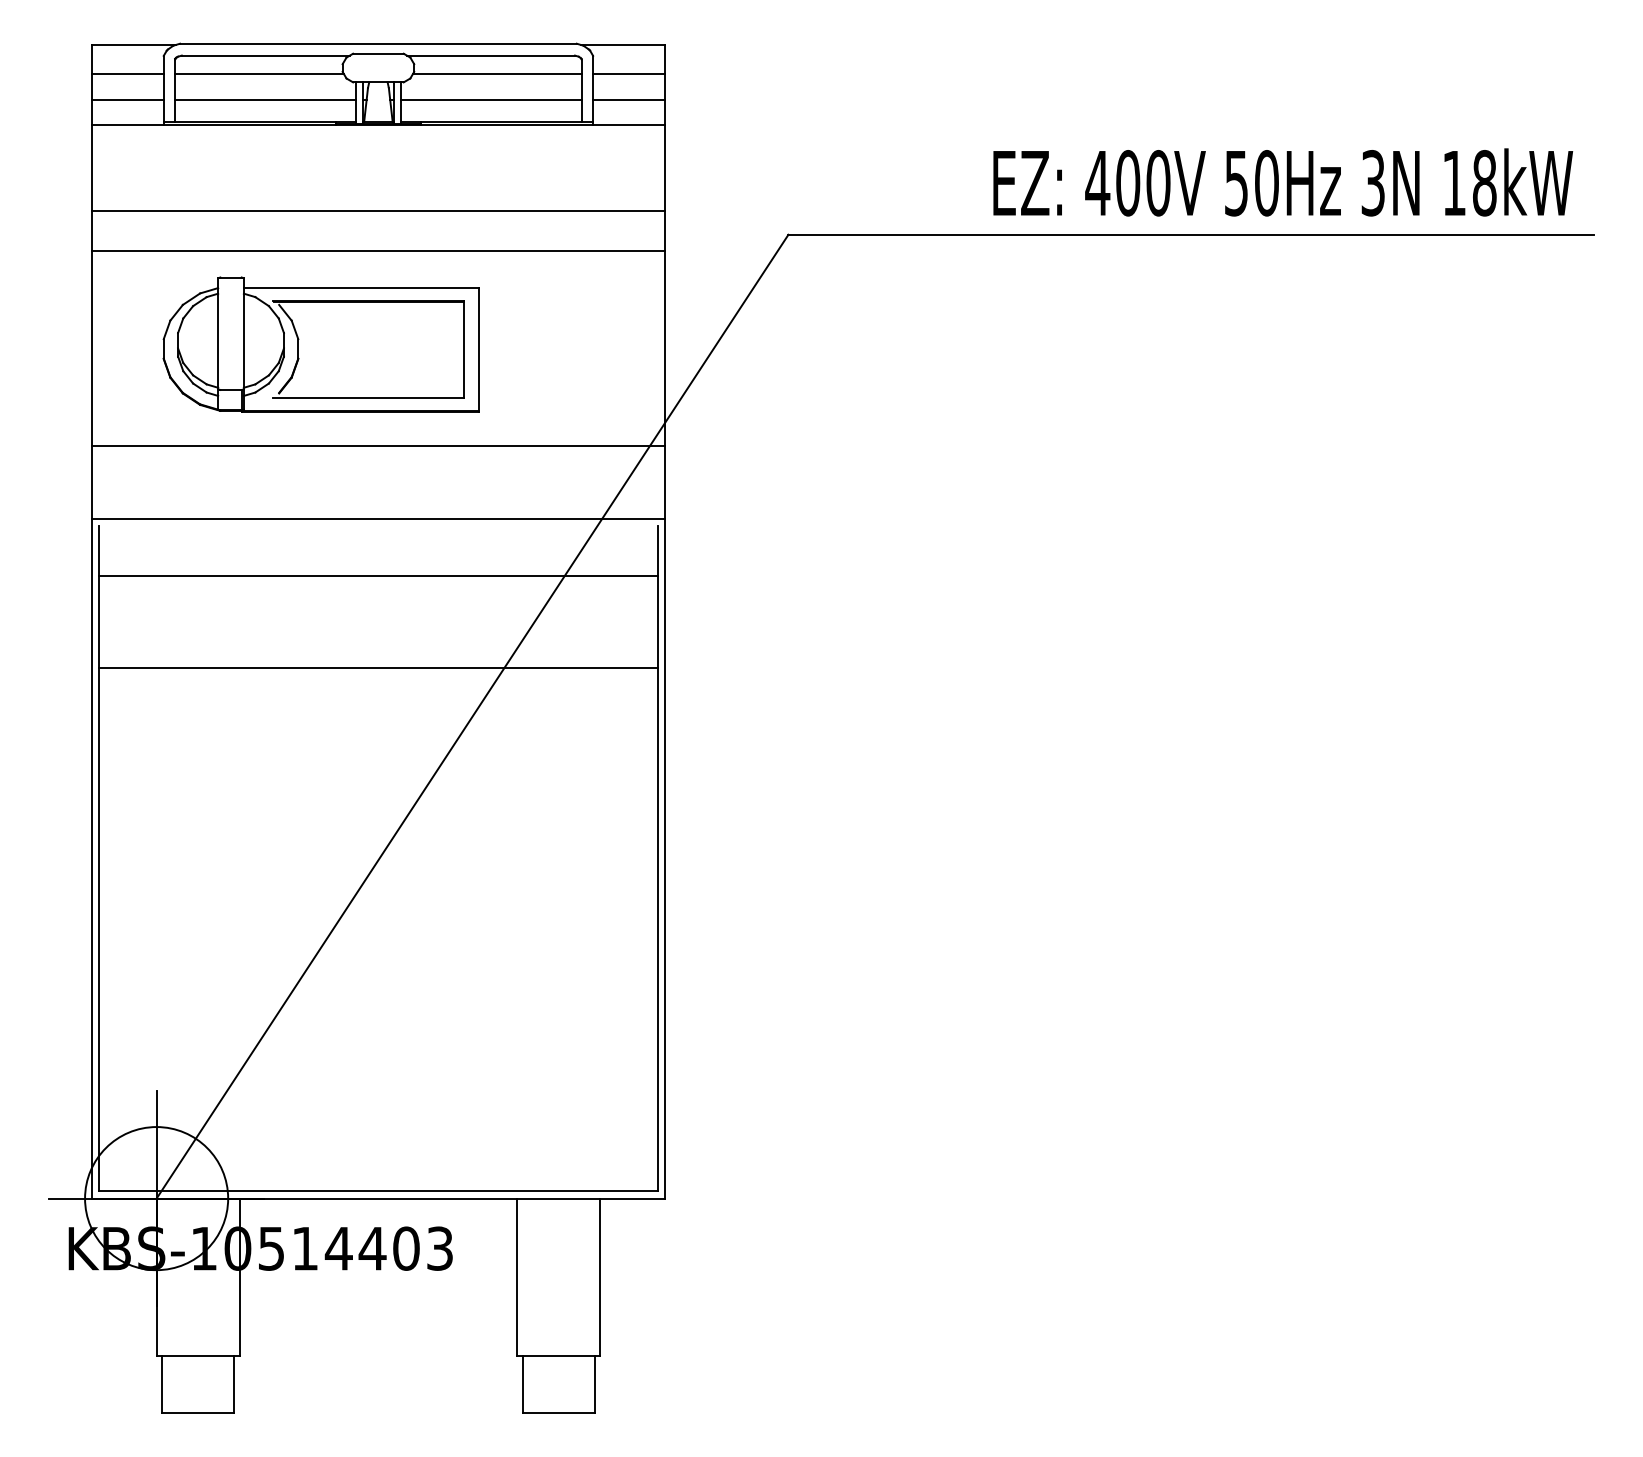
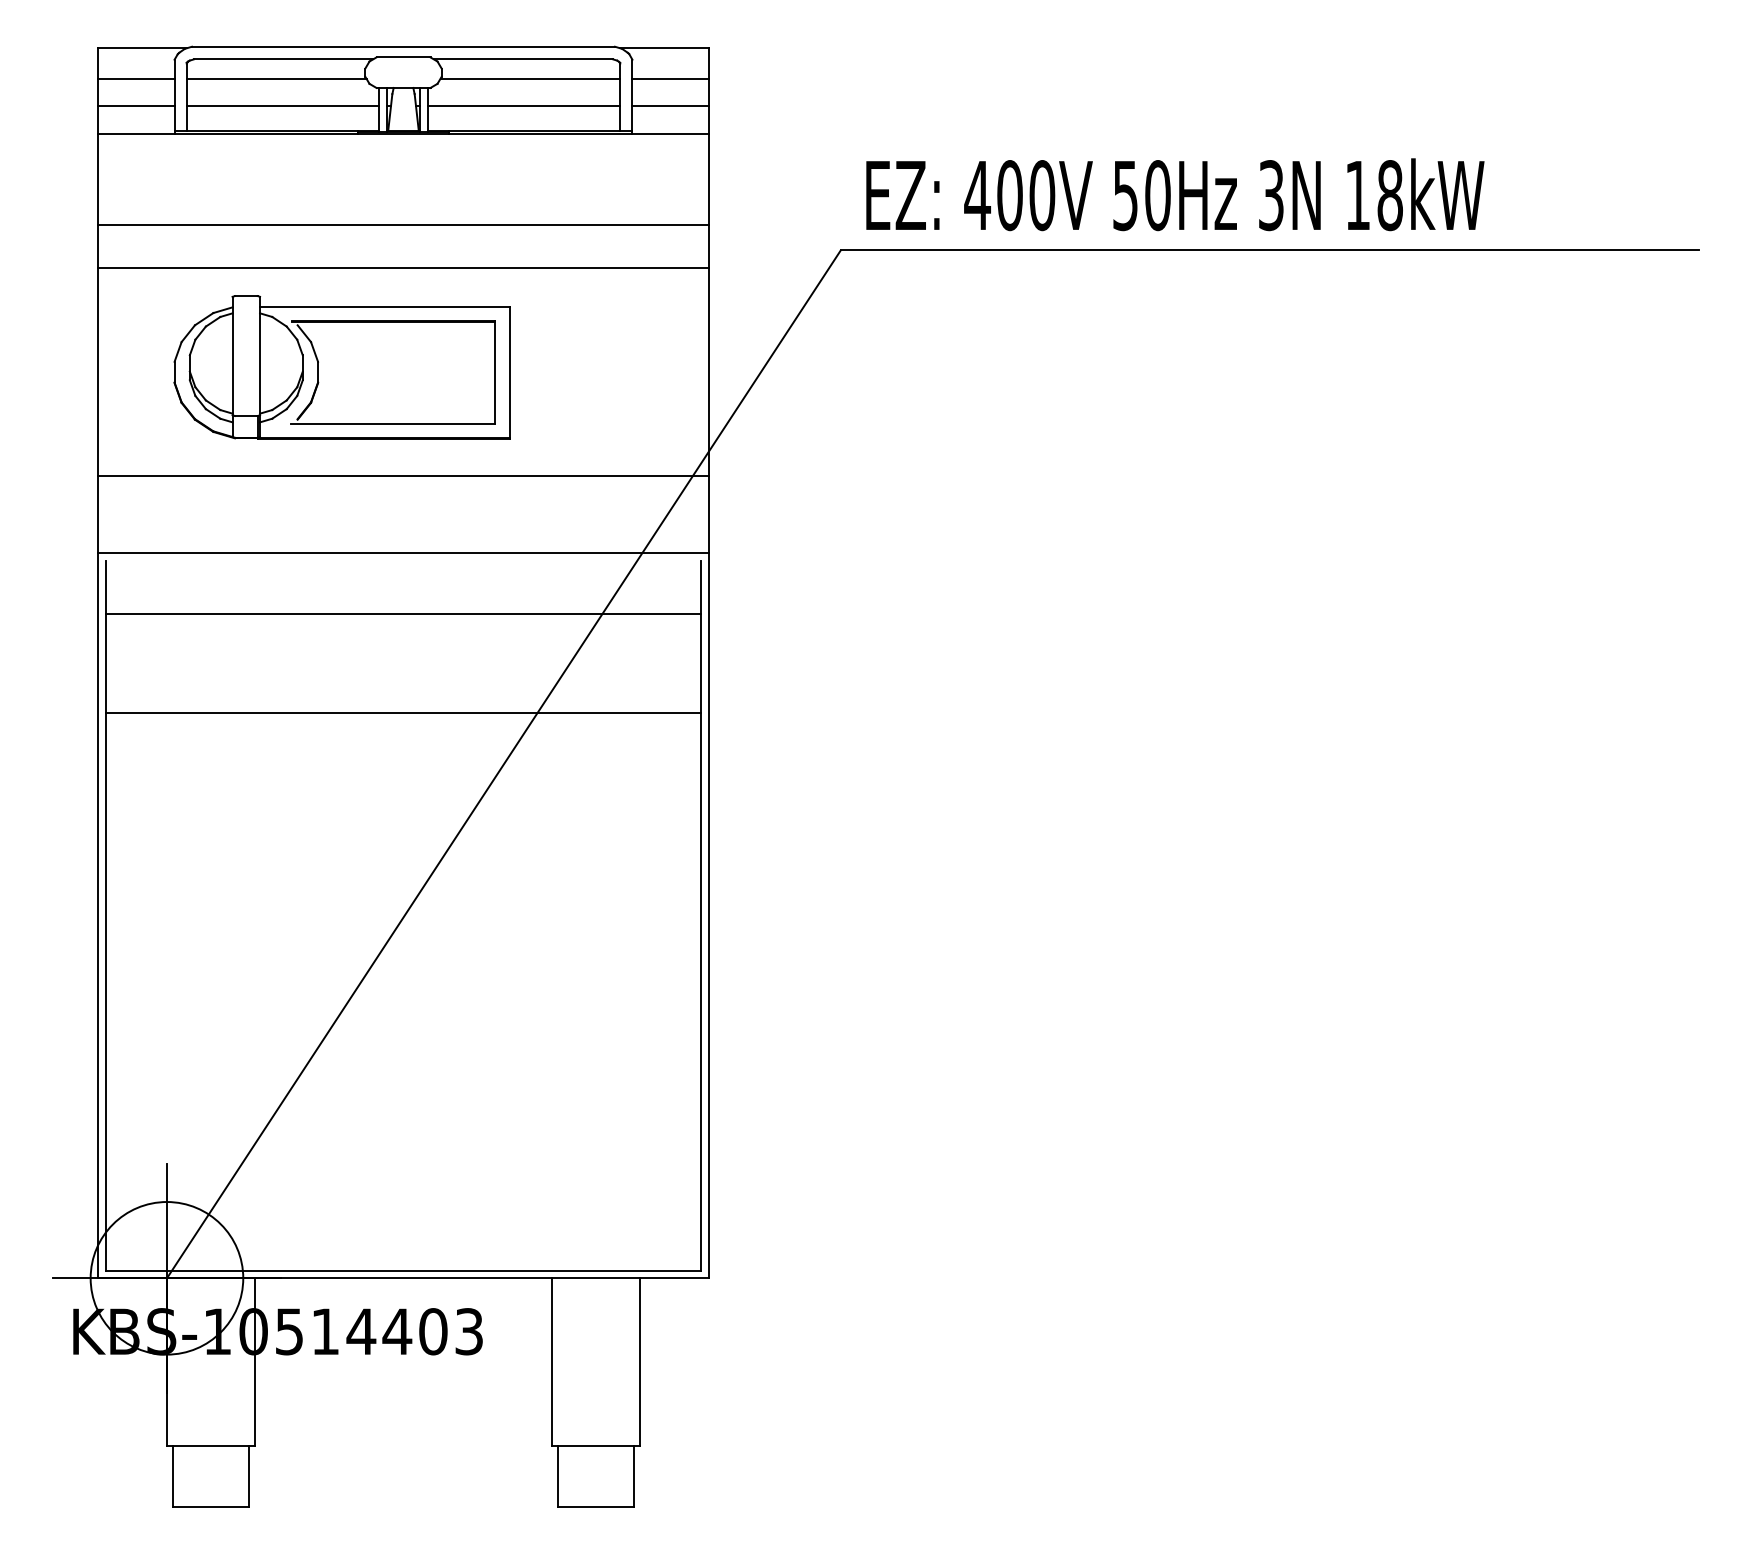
text: (1283, 182) -> (1175, 194), moved

